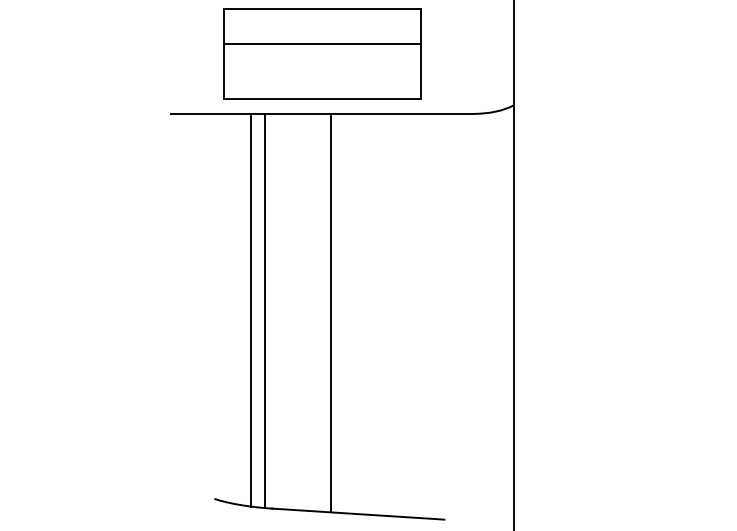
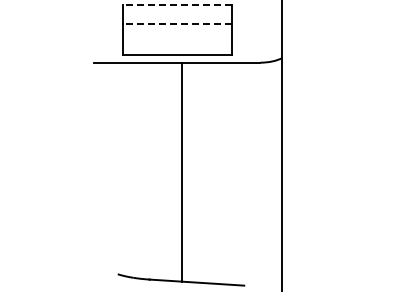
line: (321, 7) -> (176, 4), solid -> dashed
line: (321, 44) -> (176, 24), solid -> dashed
line: (250, 310) -> (137, 170), removed
line: (264, 310) -> (145, 170), removed

